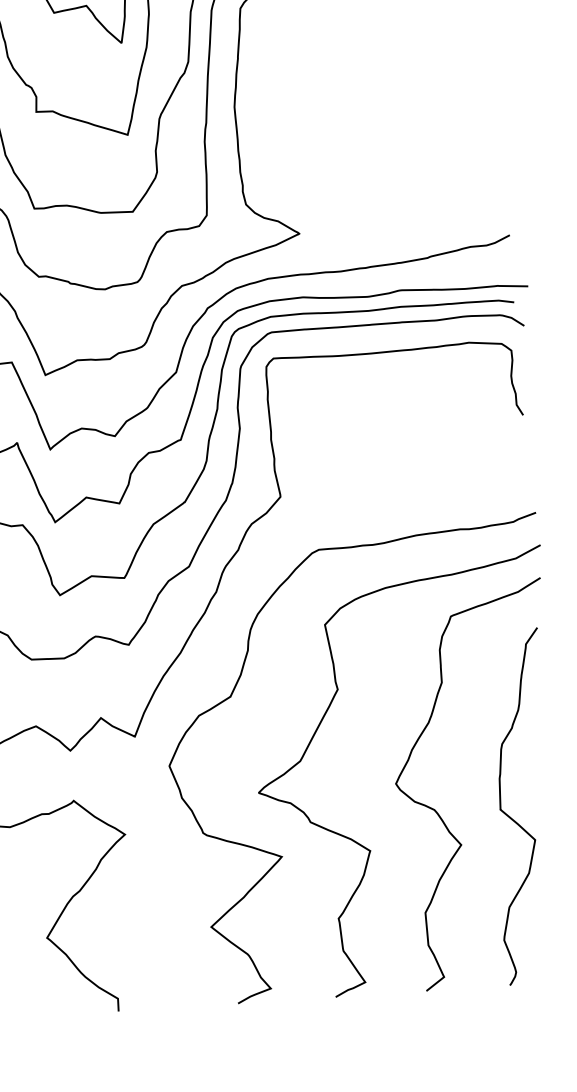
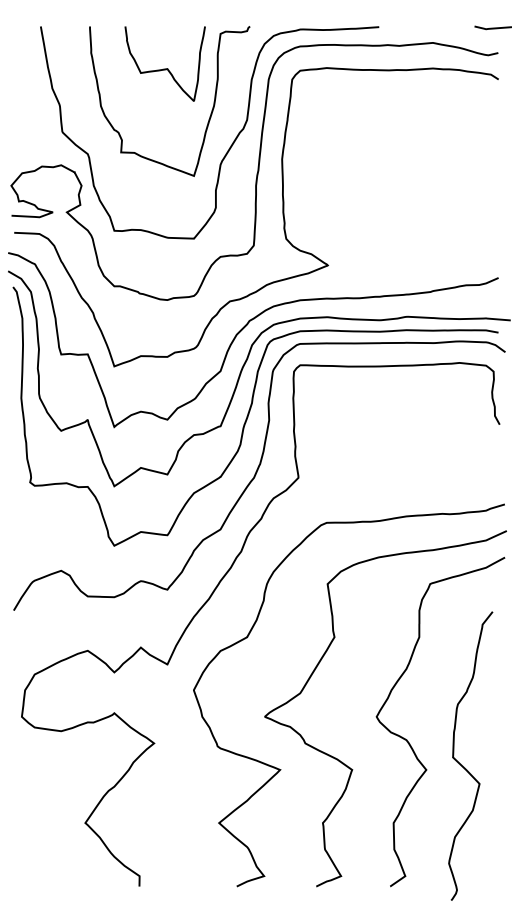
curve: (515, 819) -> (464, 766), moved

